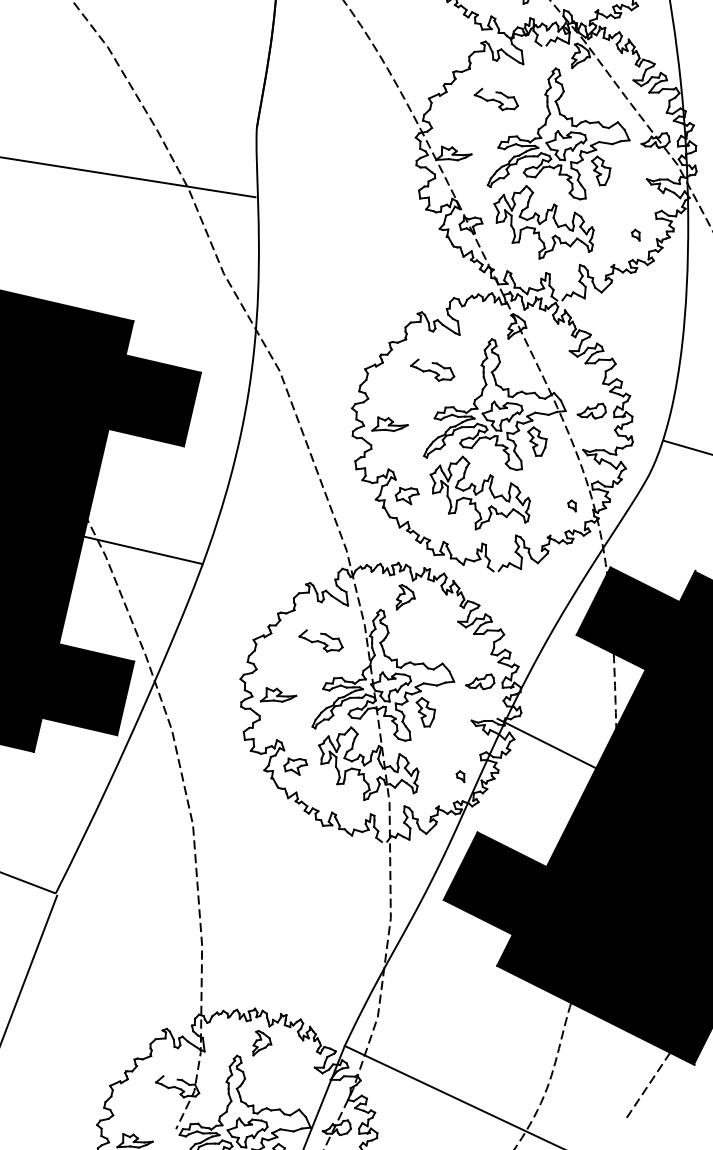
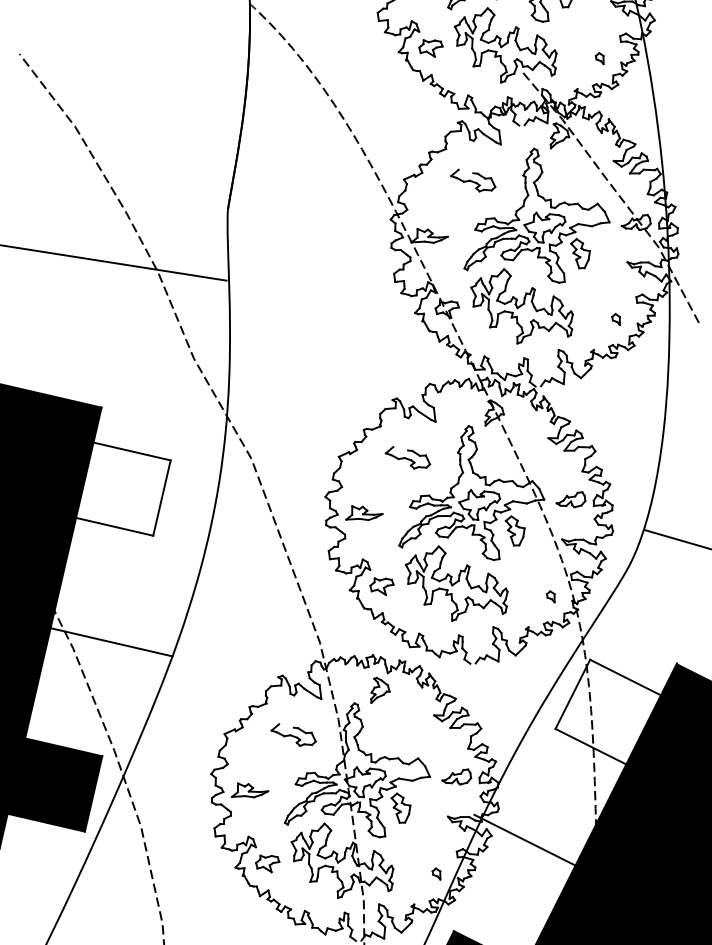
fill: (154, 400) -> (123, 488), removed
fill: (627, 618) -> (607, 712), removed

